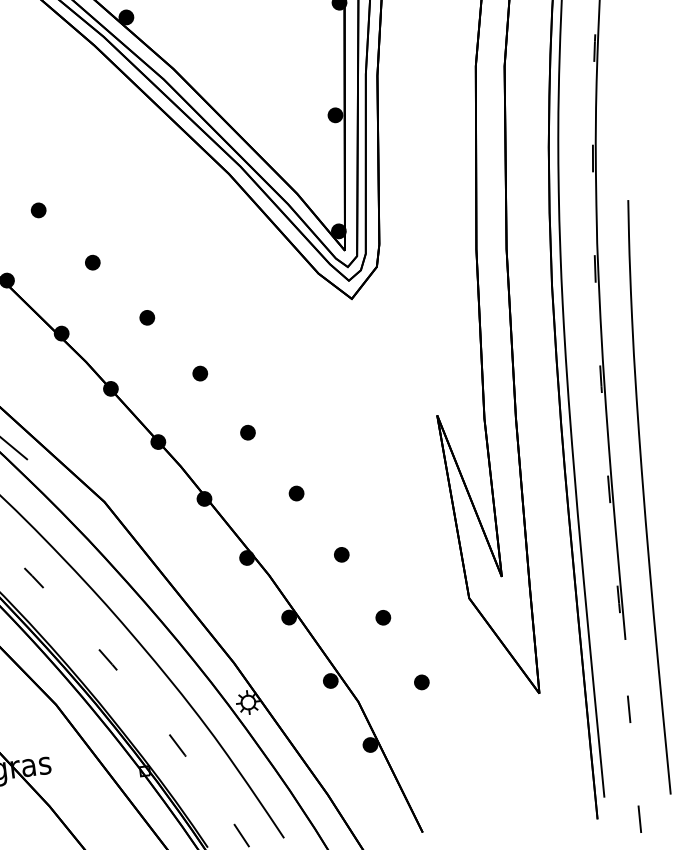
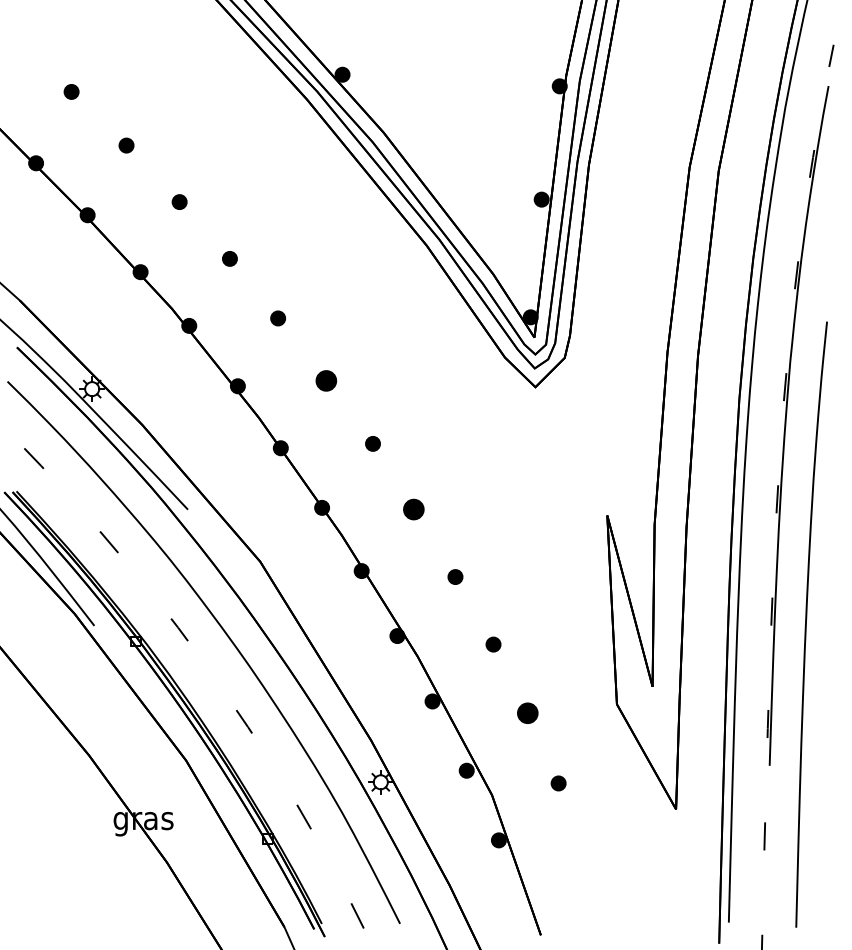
part: (147, 317) -> (326, 380), size x1.4
part: (247, 432) -> (413, 509), size x1.4
part: (383, 617) -> (527, 713), size x1.4

